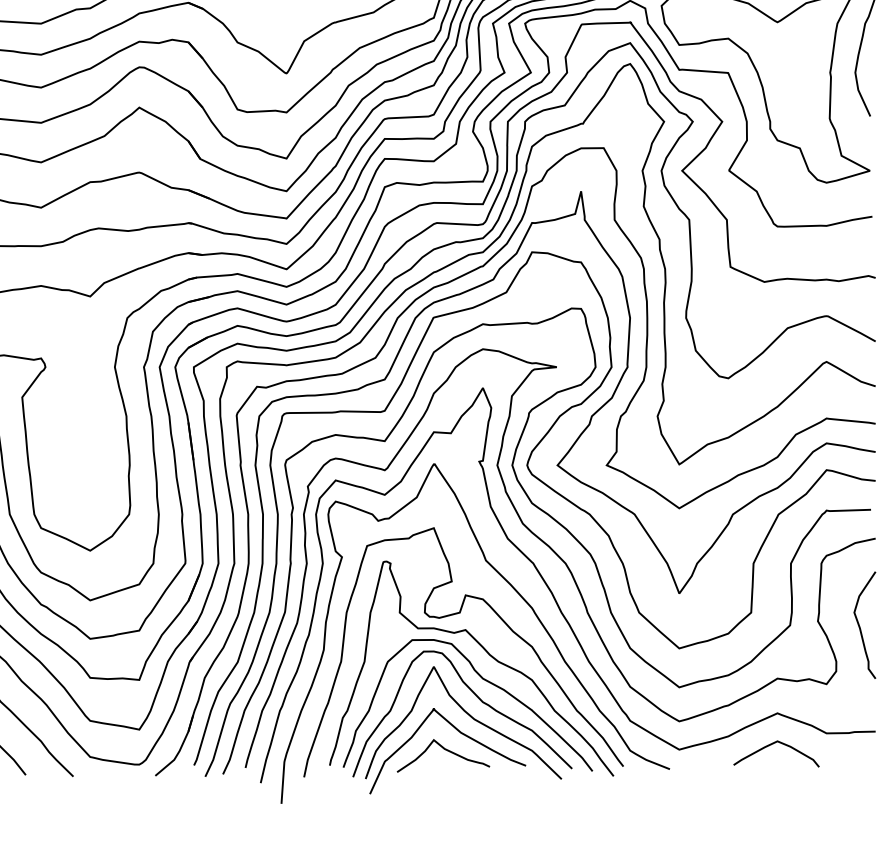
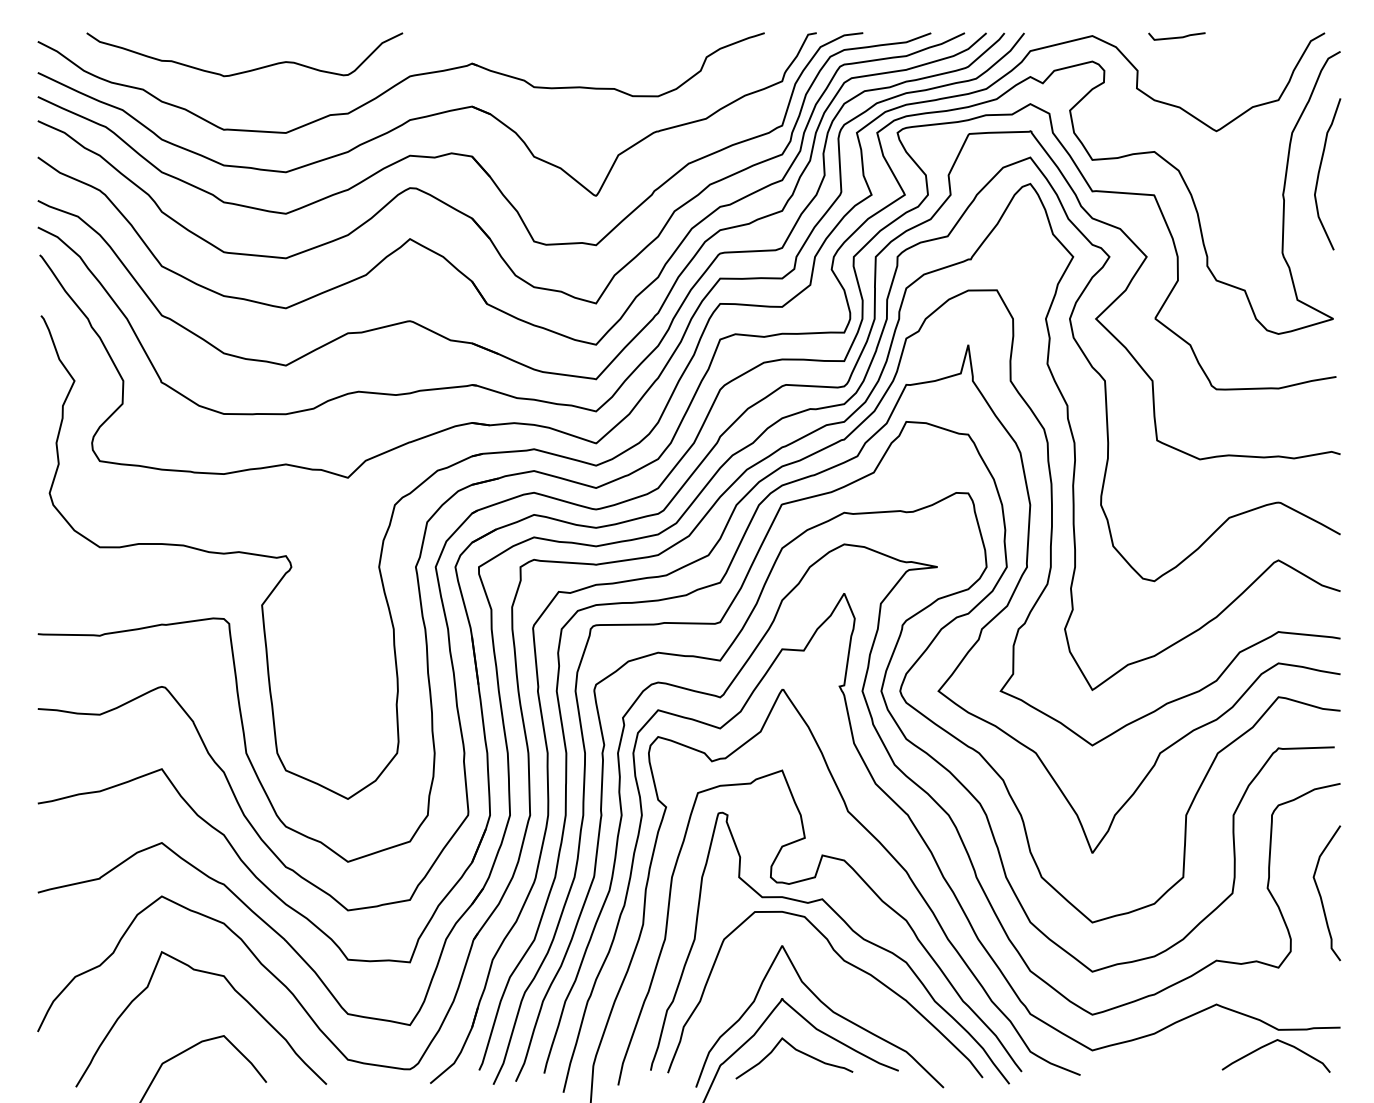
curve: (480, 701) -> (841, 989), removed
curve: (771, 744) -> (1270, 1044), moved

